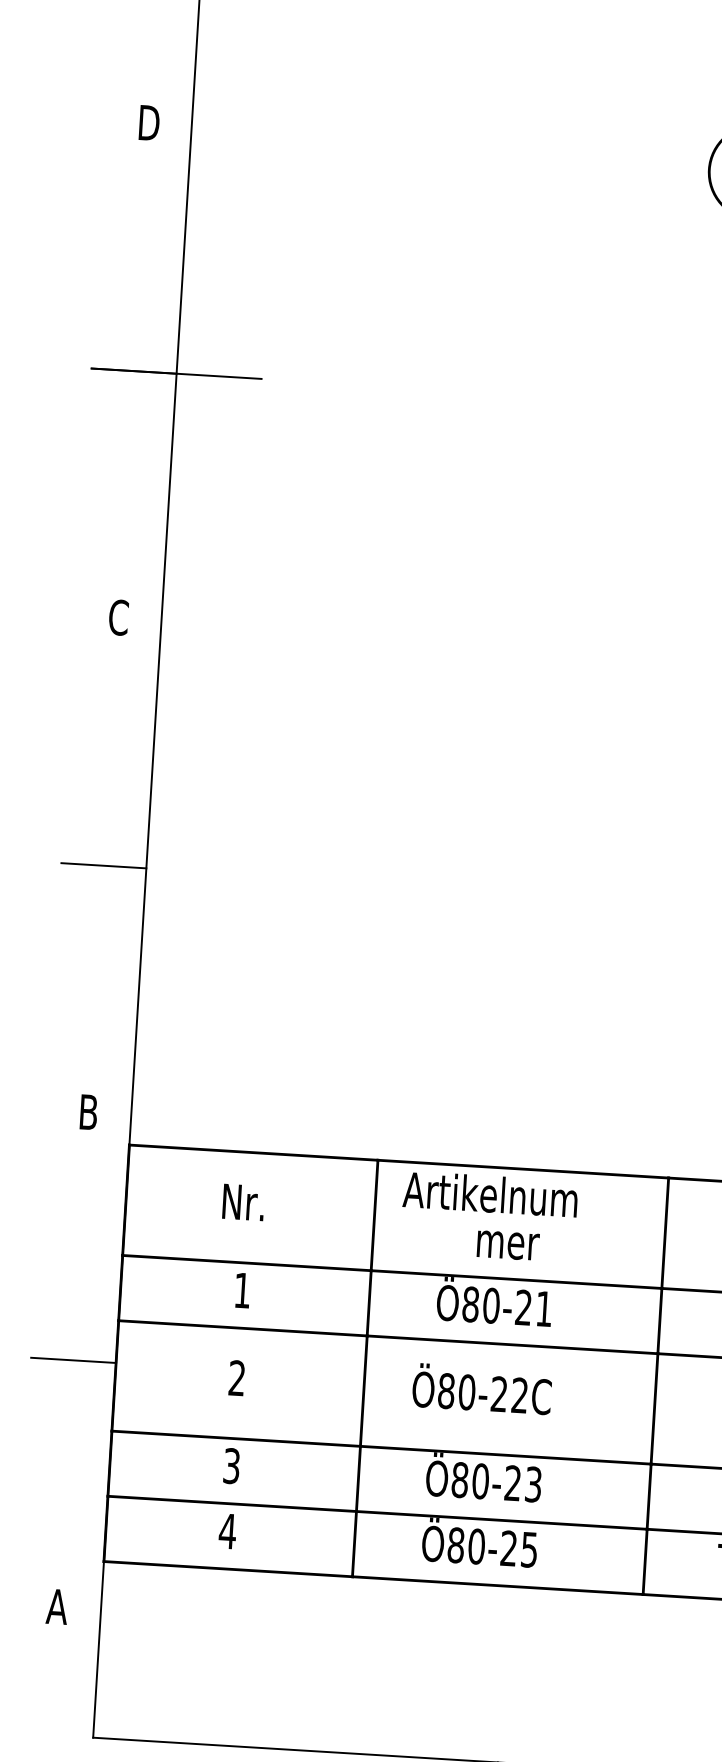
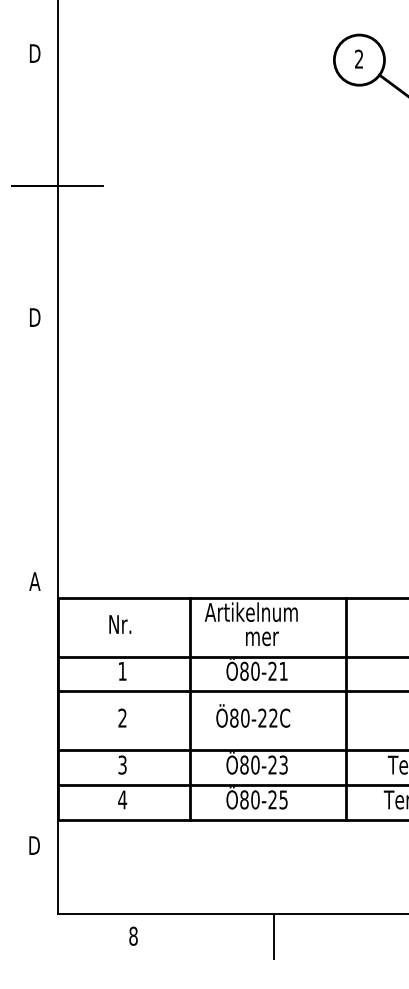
text: (119, 617) -> (35, 317), C -> D
line: (102, 866) -> (34, 450), removed
text: (87, 1112) -> (34, 581), B -> A
line: (72, 1359) -> (34, 713), removed
text: (55, 1606) -> (33, 845), A -> D

